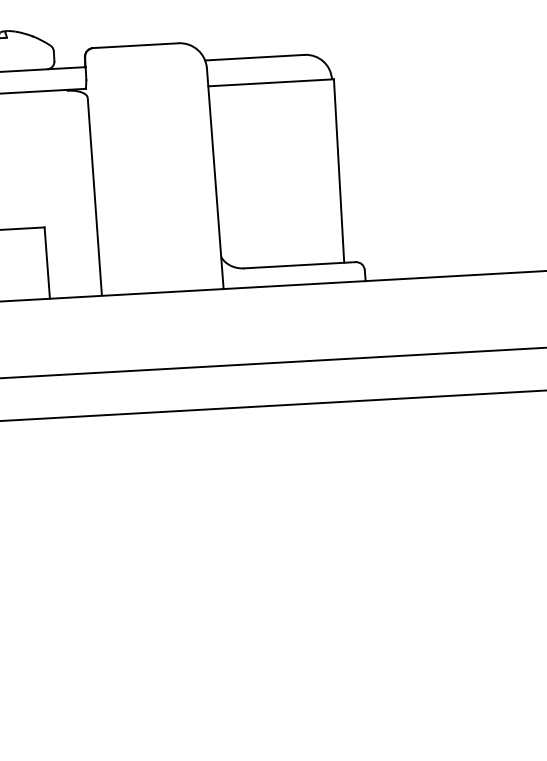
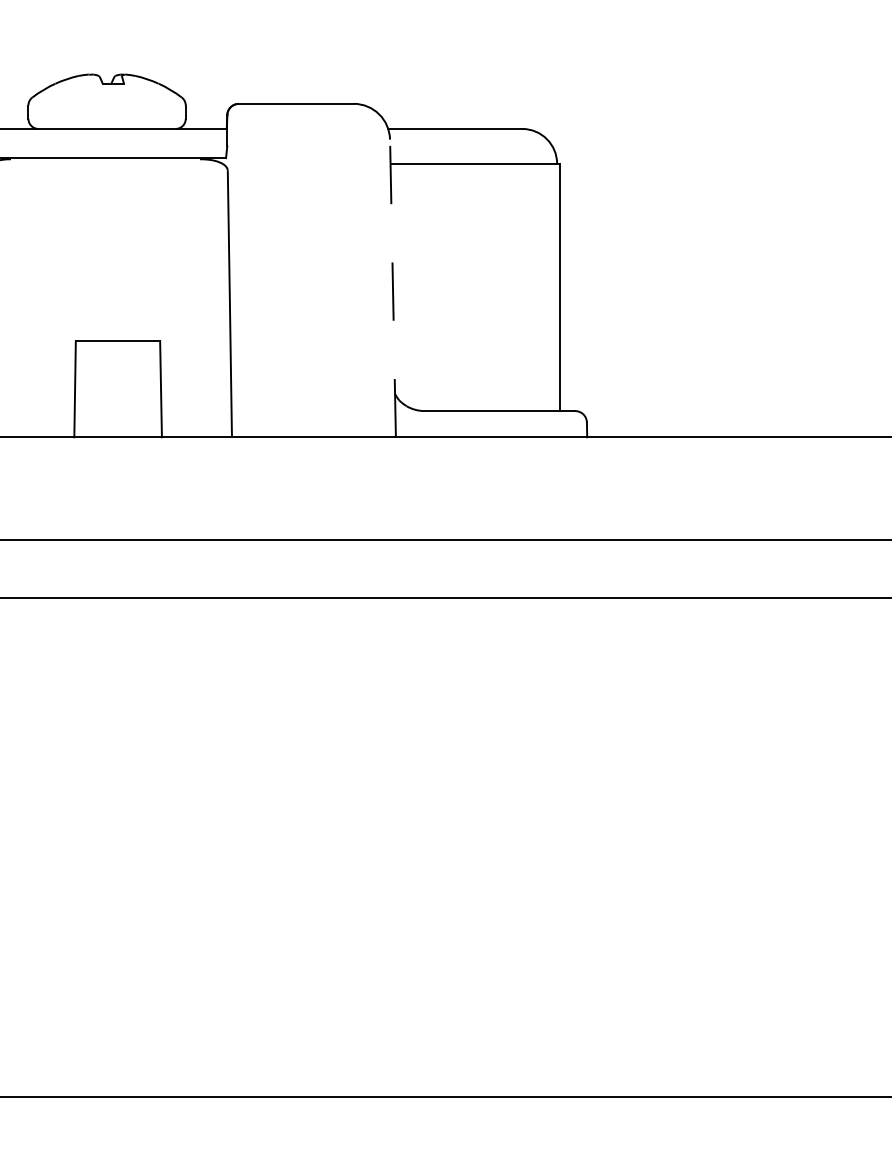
line: (215, 178) -> (393, 288), solid -> dashed

